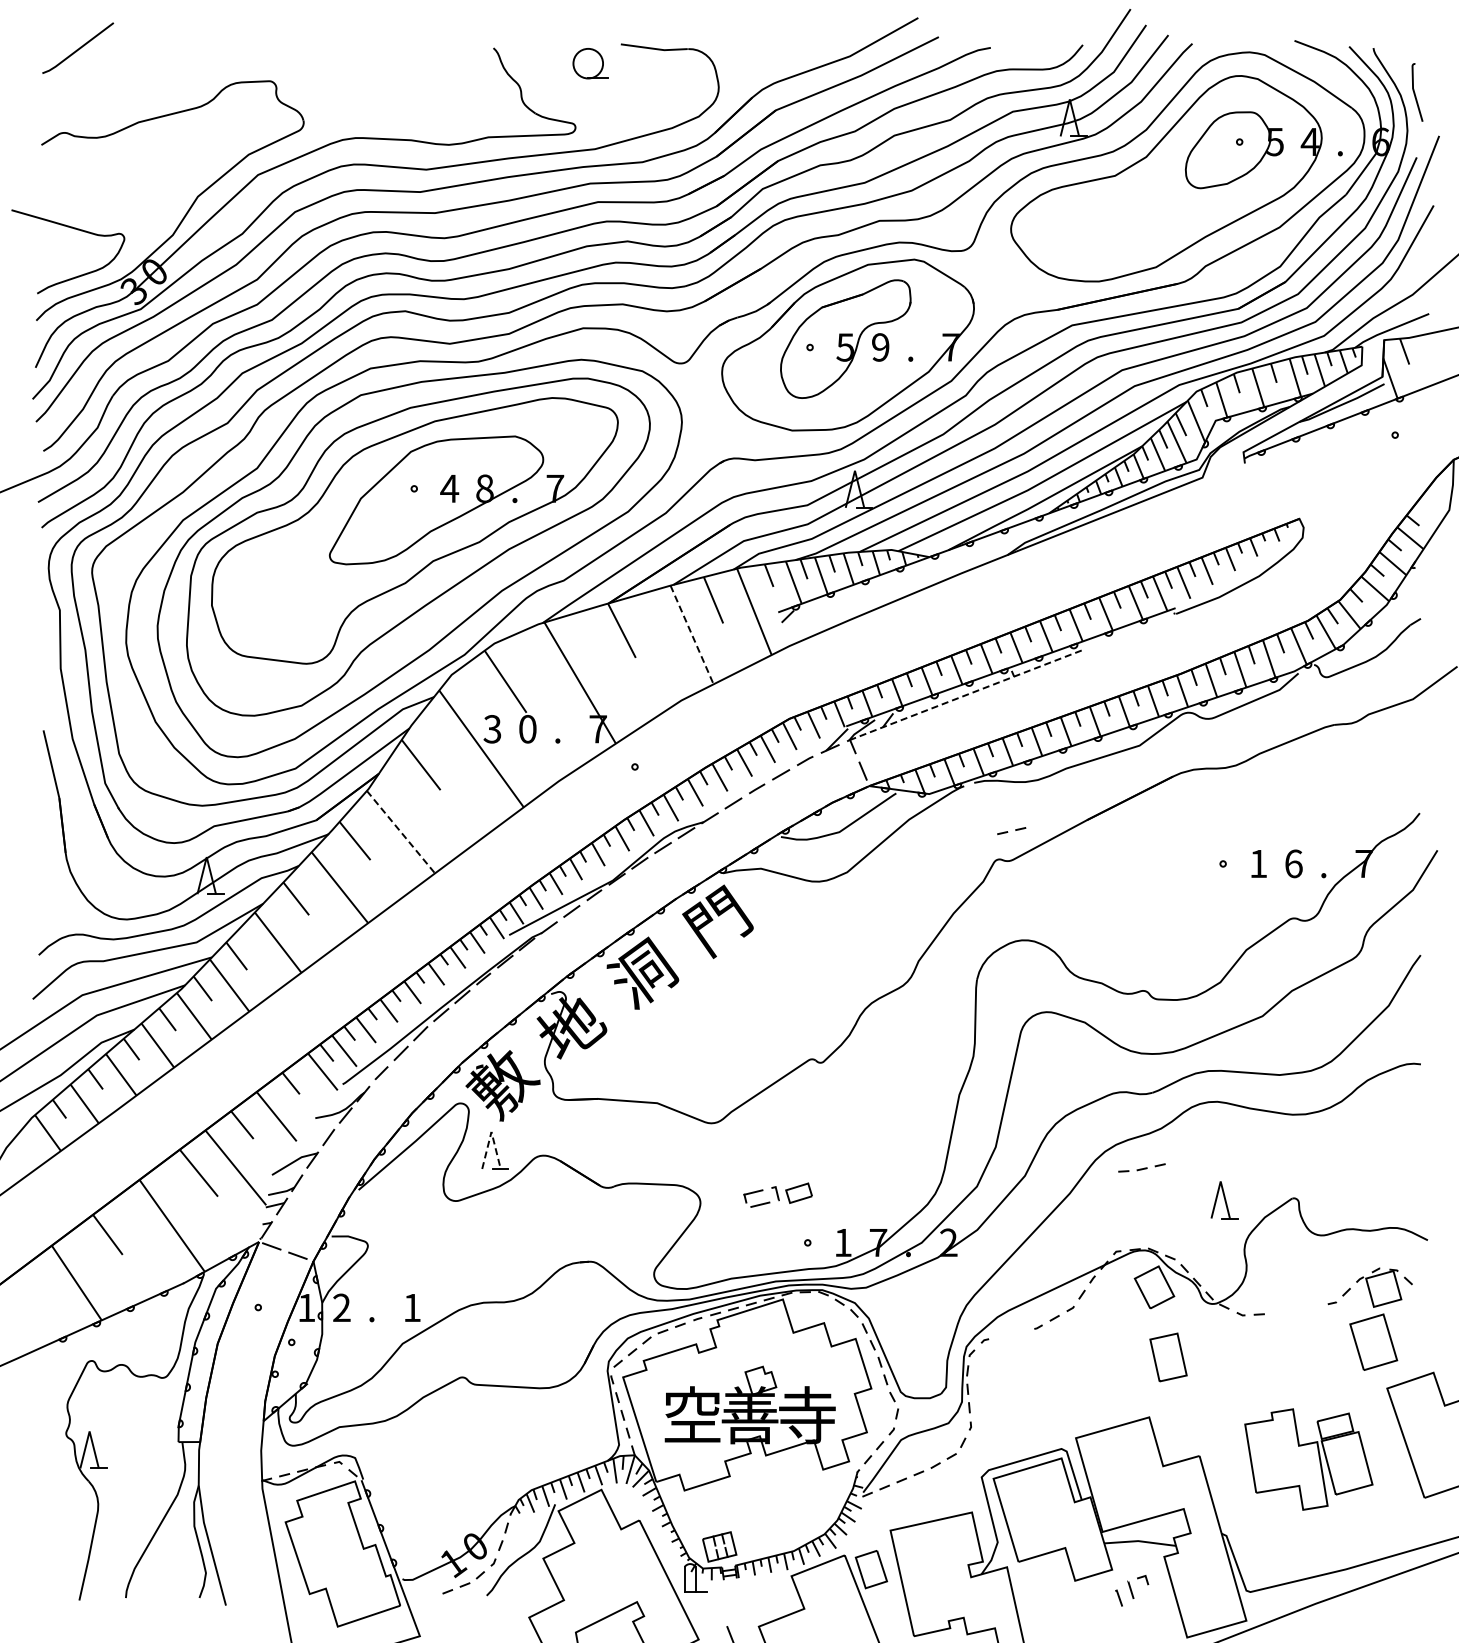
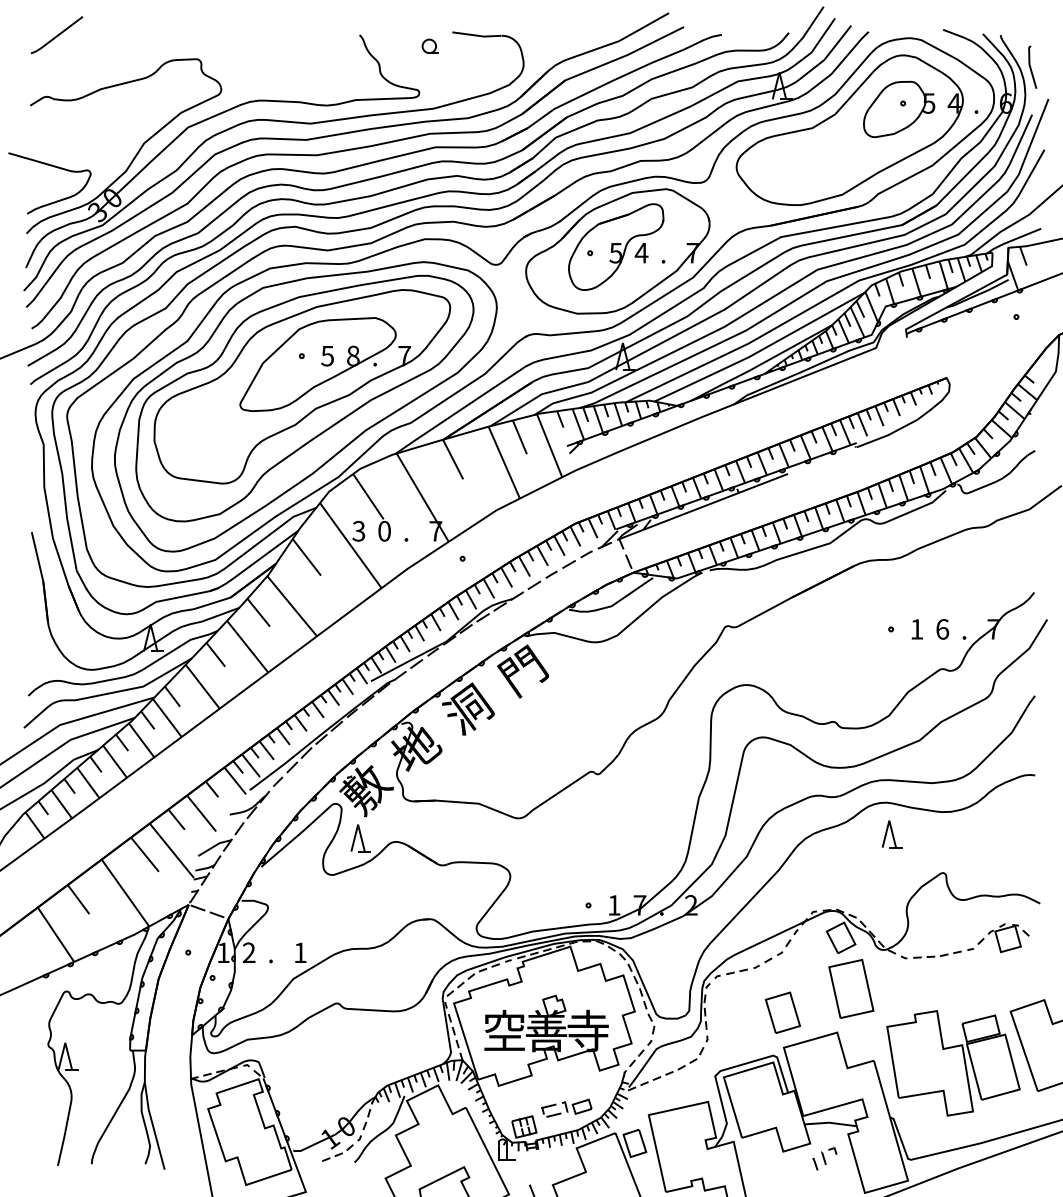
part: (590, 63) -> (430, 46), size x0.62
text: (880, 347) -> (641, 253), 9 -> 4
text: (449, 488) -> (327, 355), 4 -> 5
line: (692, 634) -> (504, 462), dashed -> solid
line: (965, 695) -> (703, 506), dashed -> solid
part: (1011, 830) -> (736, 971), moved
line: (401, 832) -> (292, 606), dashed -> solid
line: (491, 1131) -> (358, 824), dashed -> solid
part: (1141, 1167) -> (943, 954), moved
part: (777, 1194) -> (566, 1107), moved
part: (1224, 1200) -> (892, 834), moved
part: (1373, 1341) -> (782, 1012), moved
part: (1168, 1357) -> (851, 988), size x1.67
part: (1308, 1459) -> (953, 1063), size x1.43

